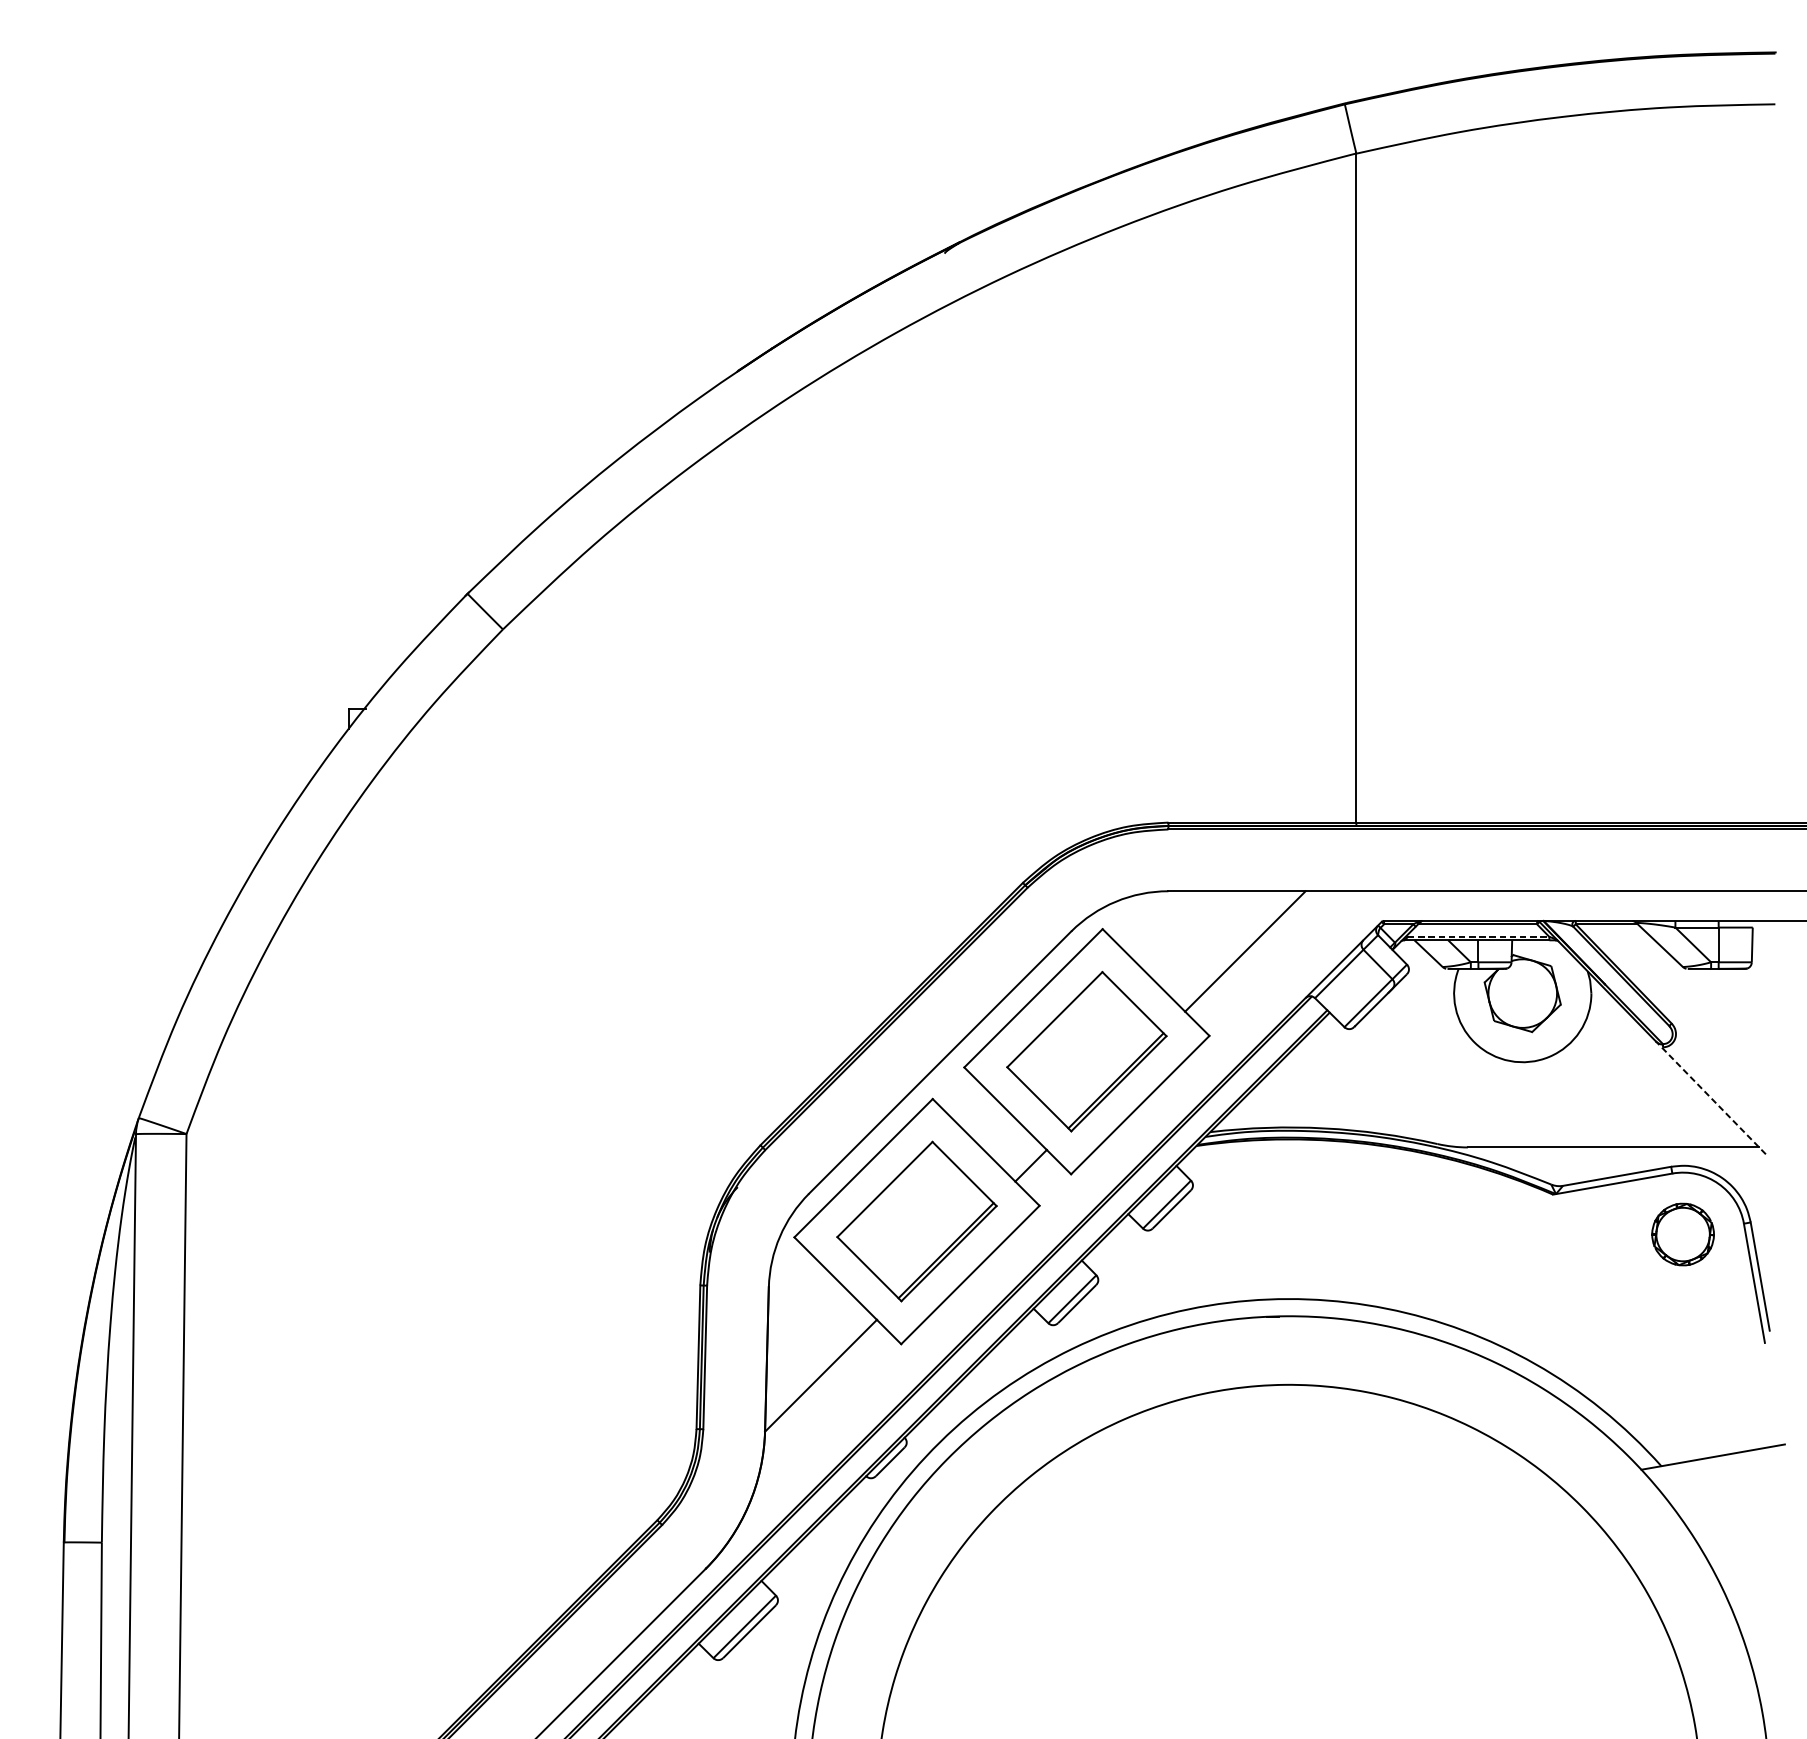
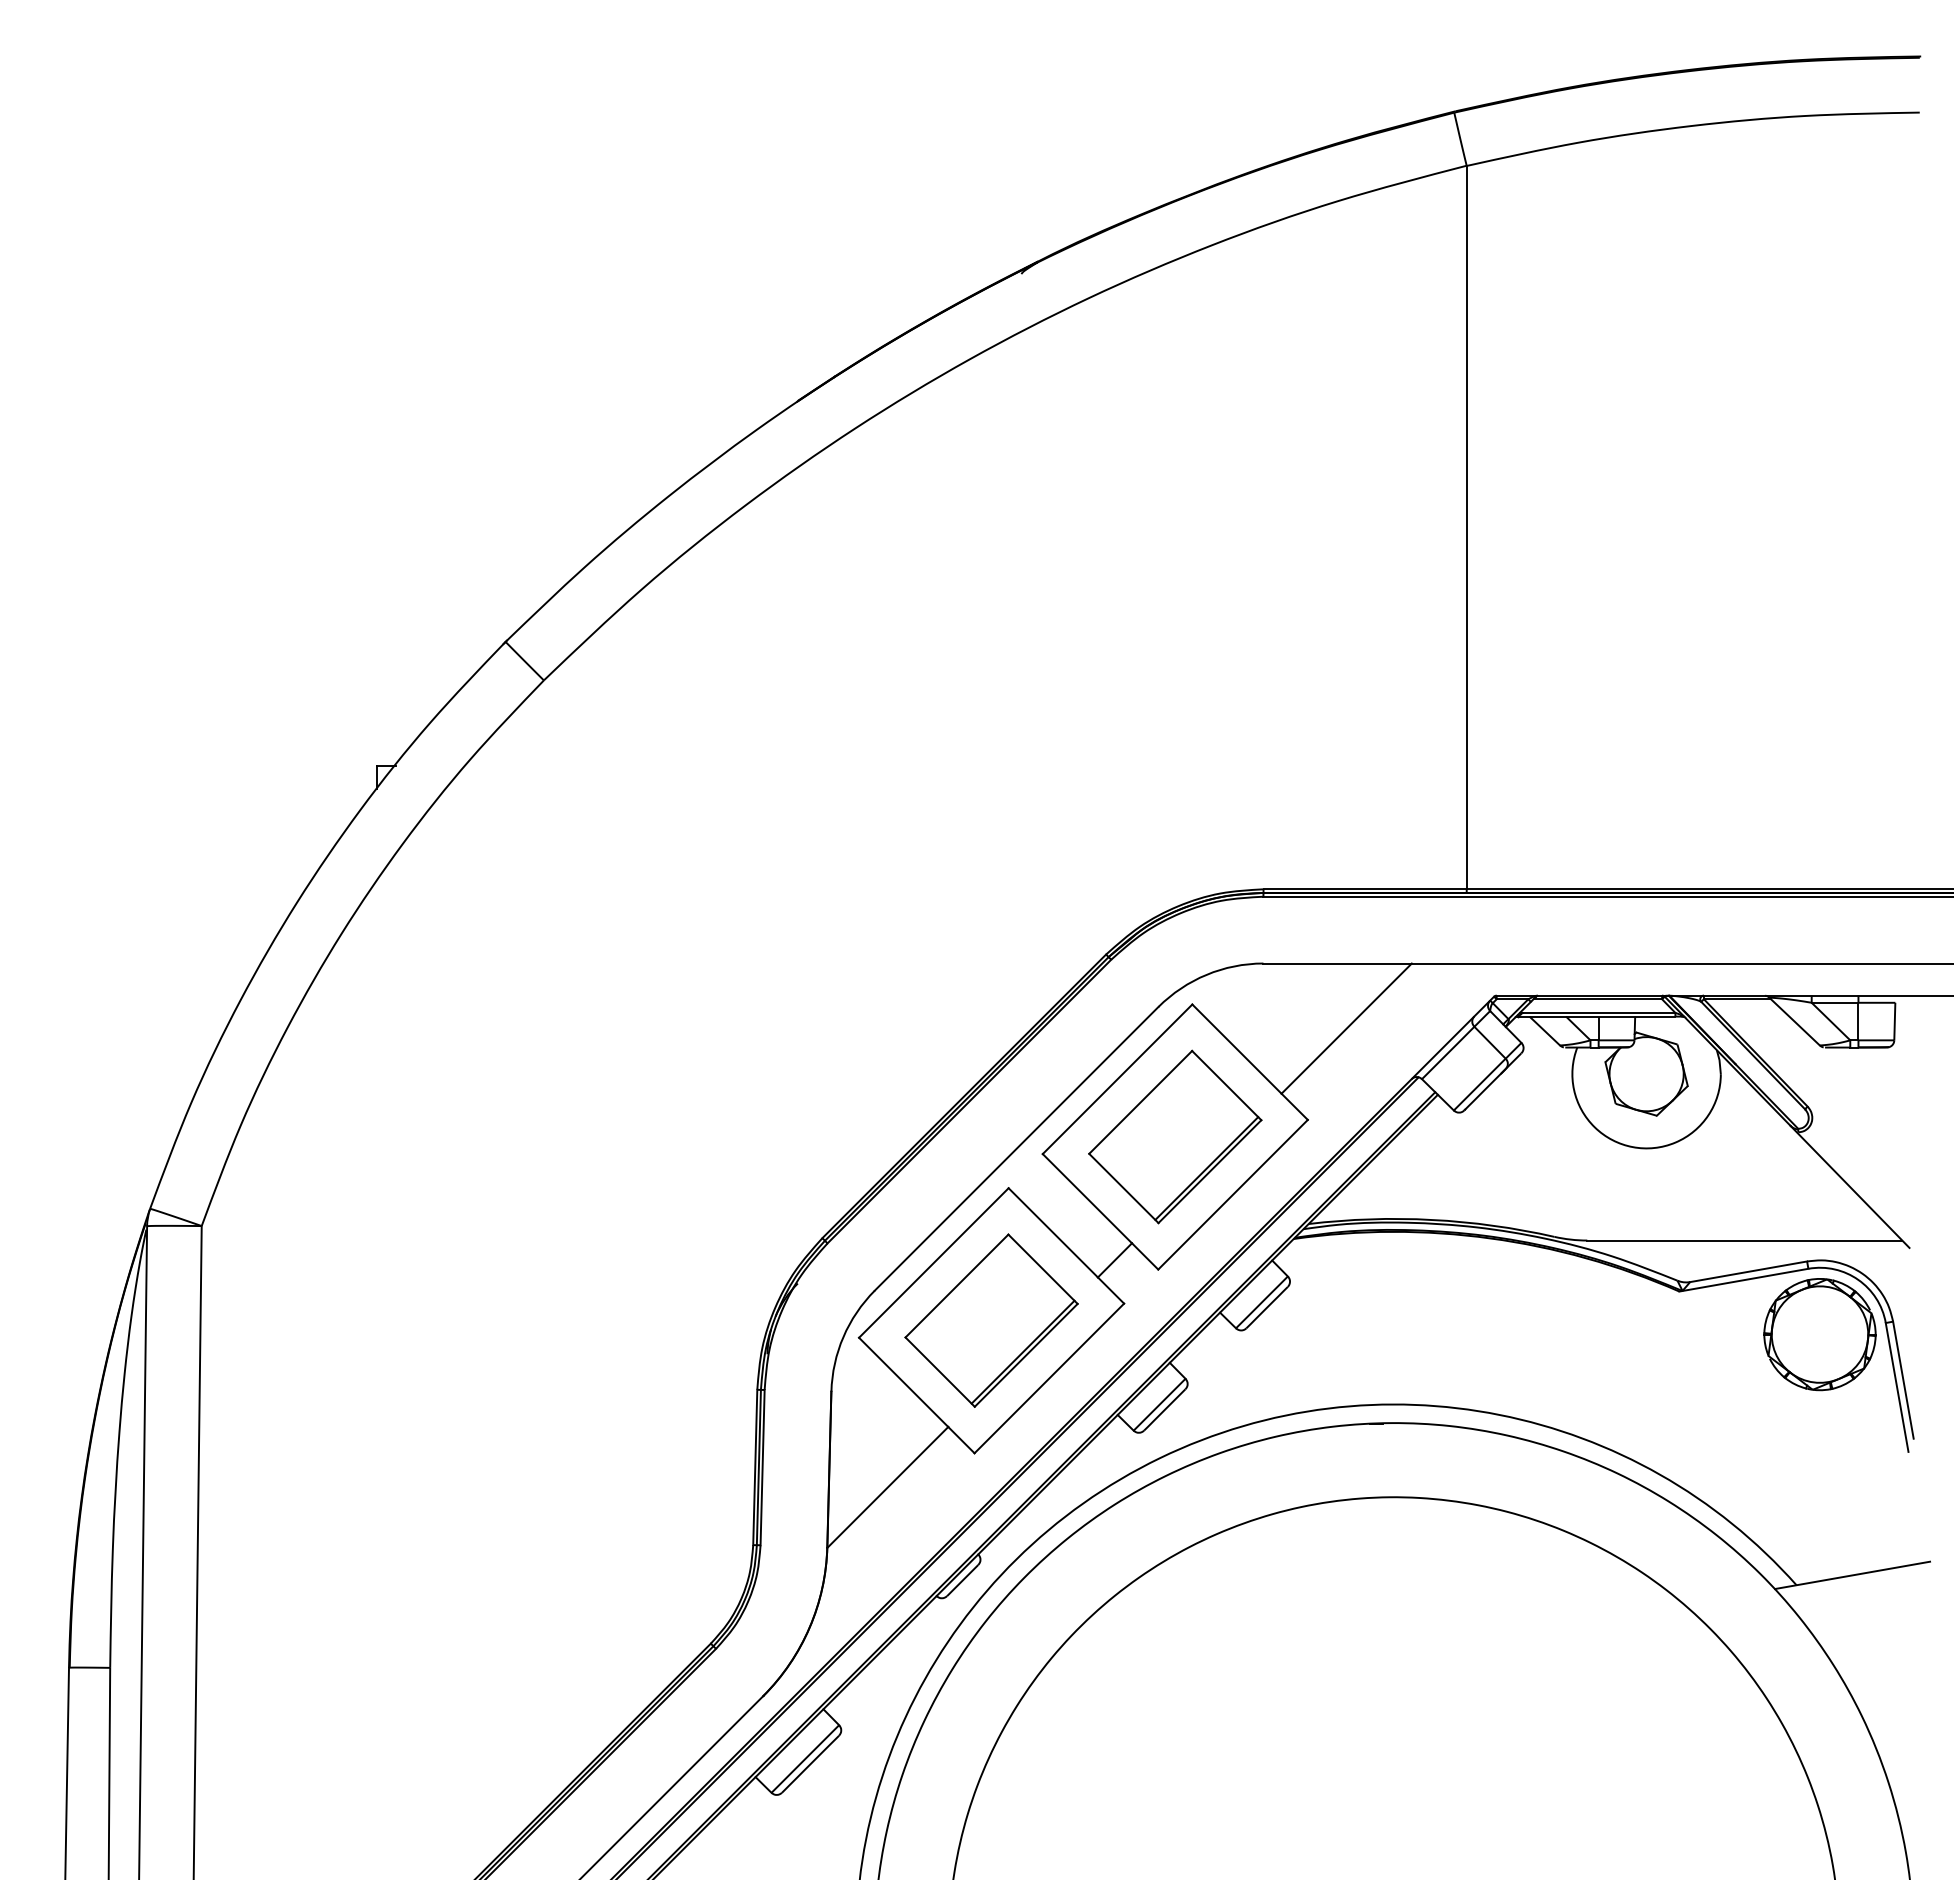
line: (1479, 936) -> (1599, 1012), dashed -> solid
line: (1710, 1097) -> (1849, 1186), dashed -> solid
part: (1682, 1234) -> (1819, 1334), size x1.67

